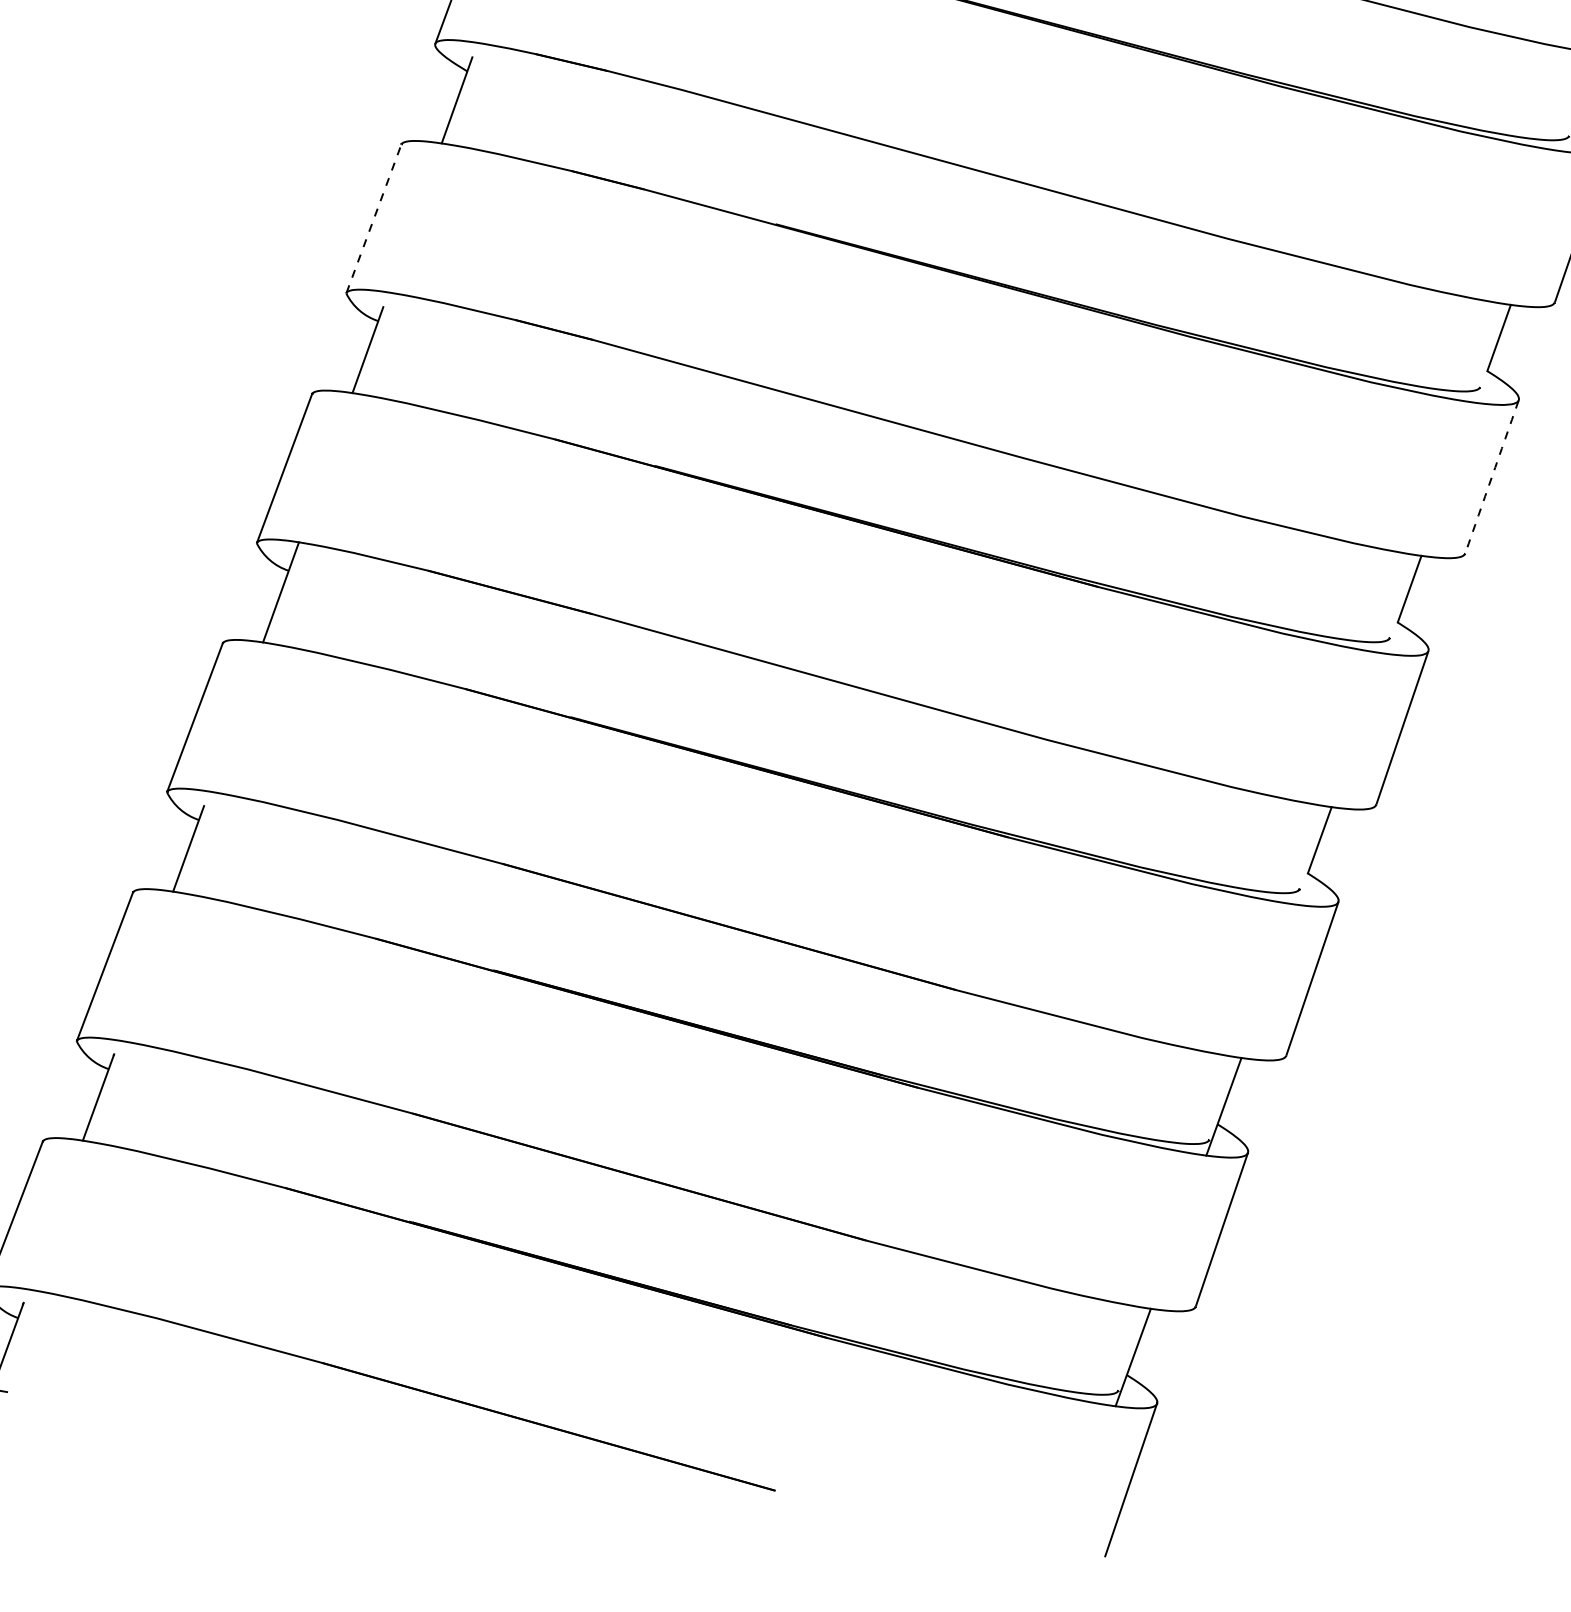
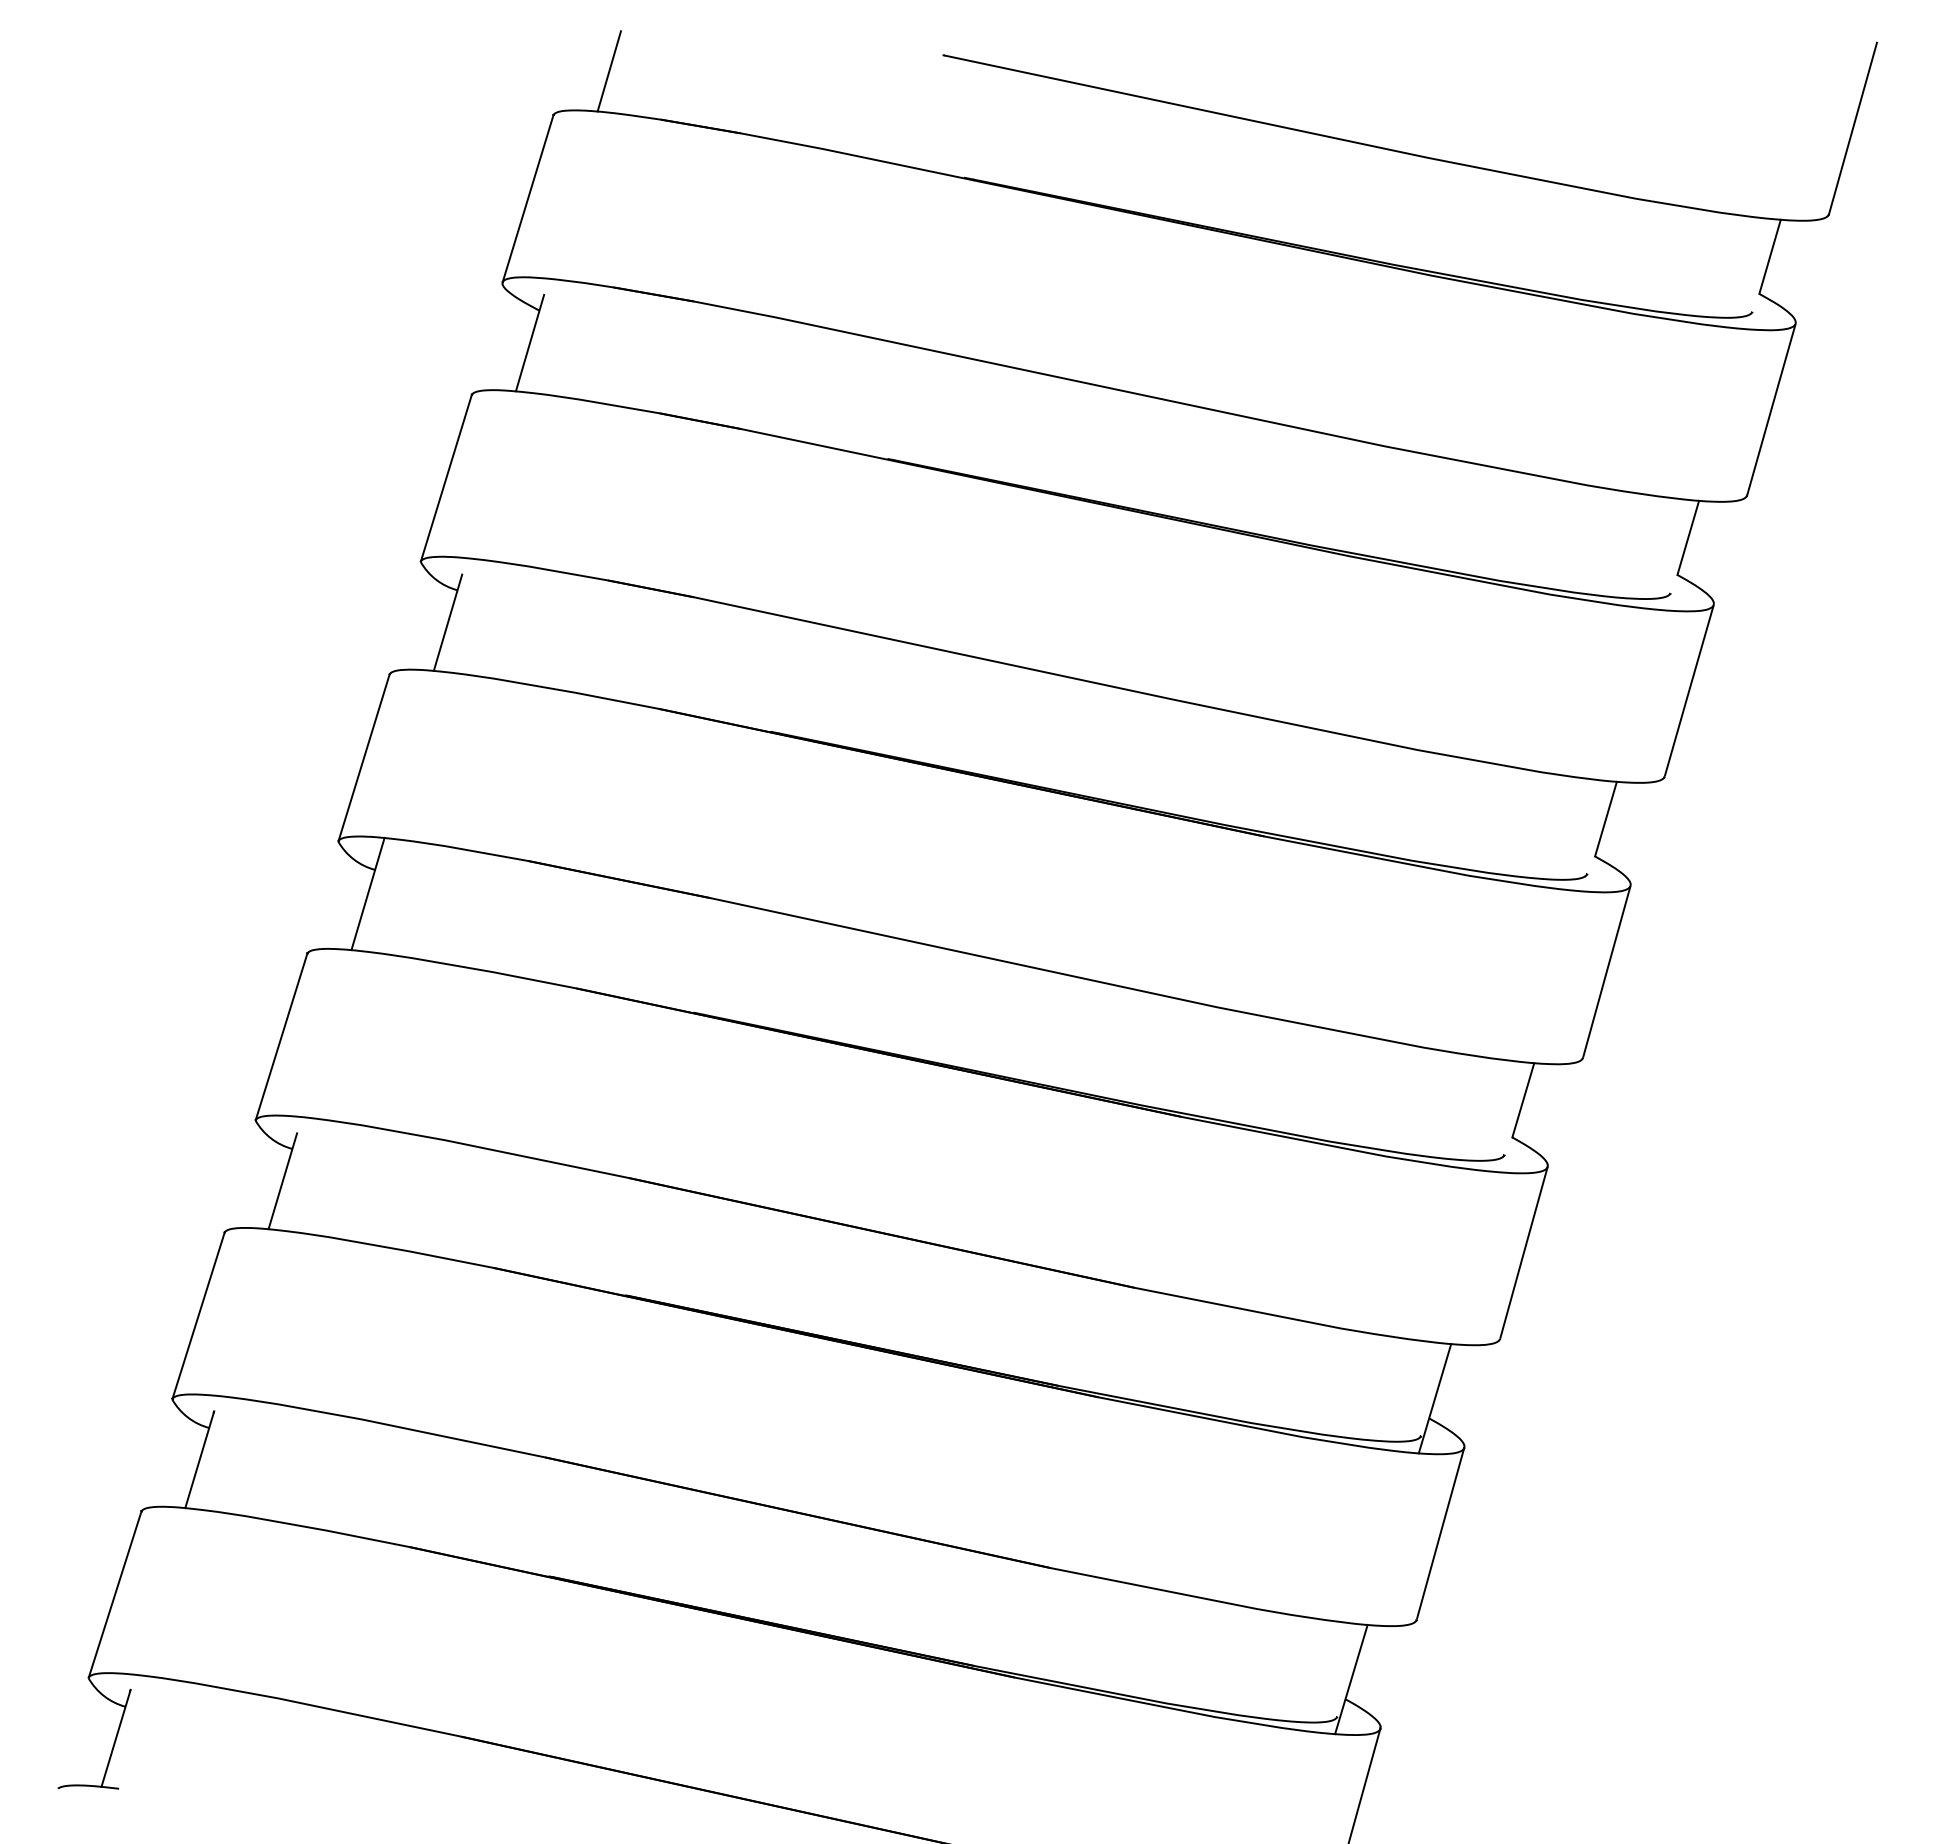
line: (374, 218) -> (446, 478), dashed -> solid
arc: (1492, 476) -> (1689, 690), dashed -> solid

